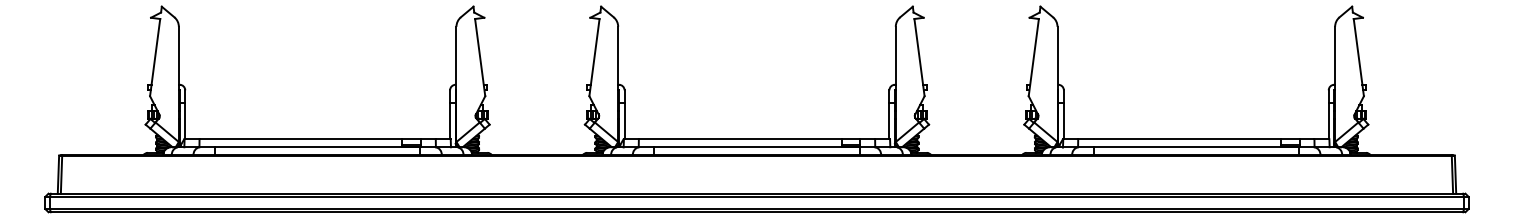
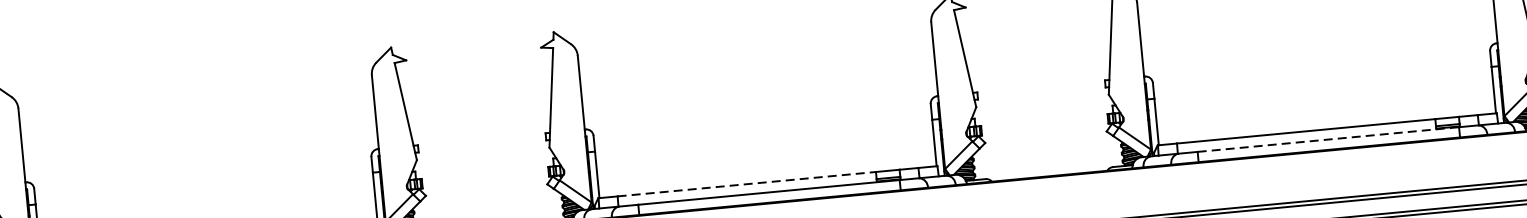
line: (740, 139) -> (747, 184), solid -> dashed
line: (1196, 147) -> (1328, 139), solid -> dashed

